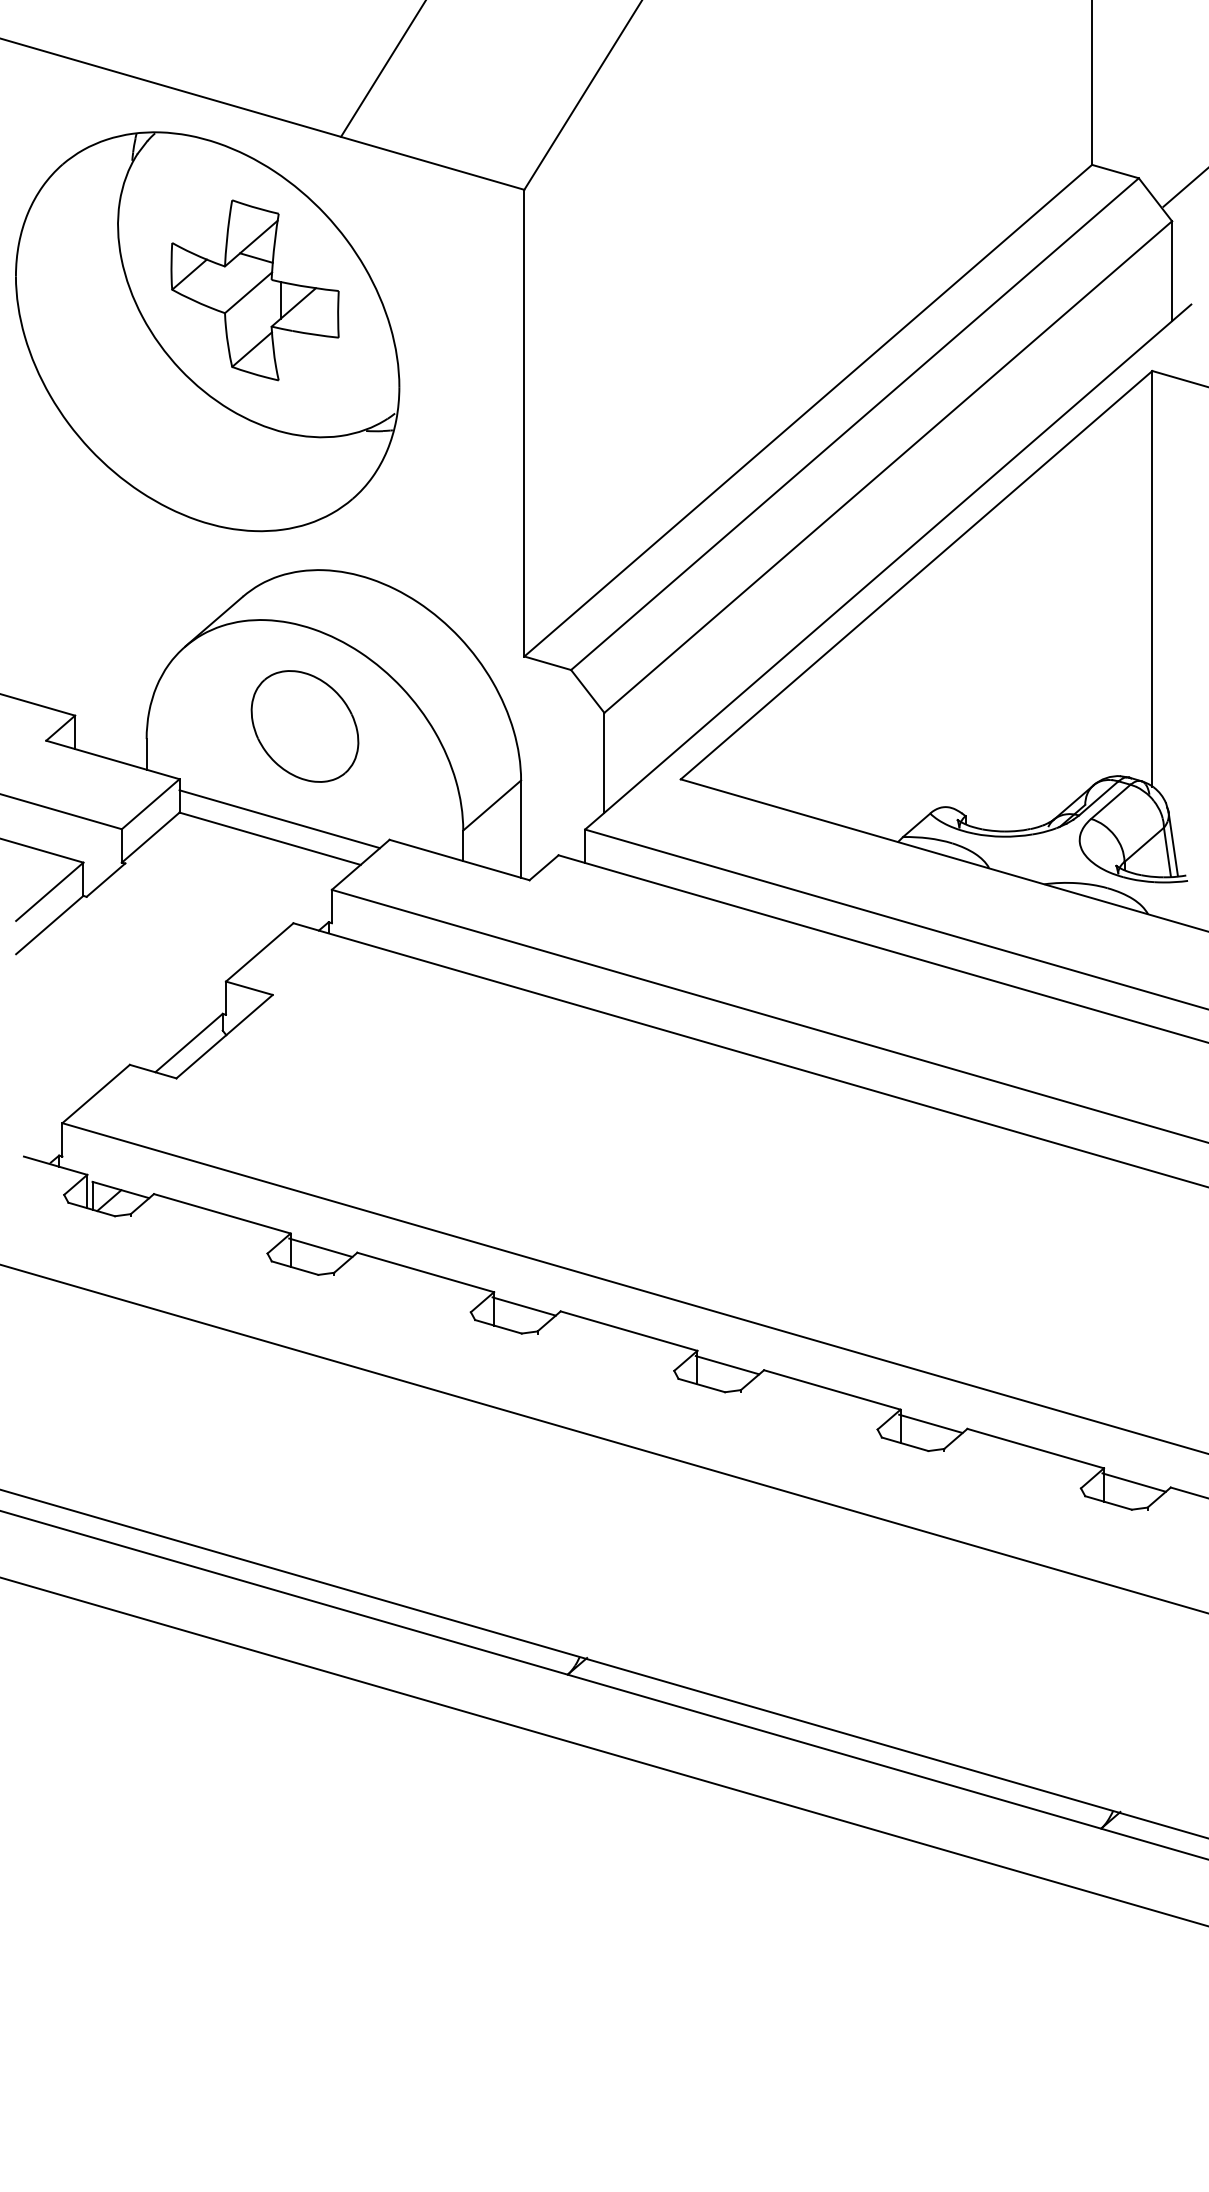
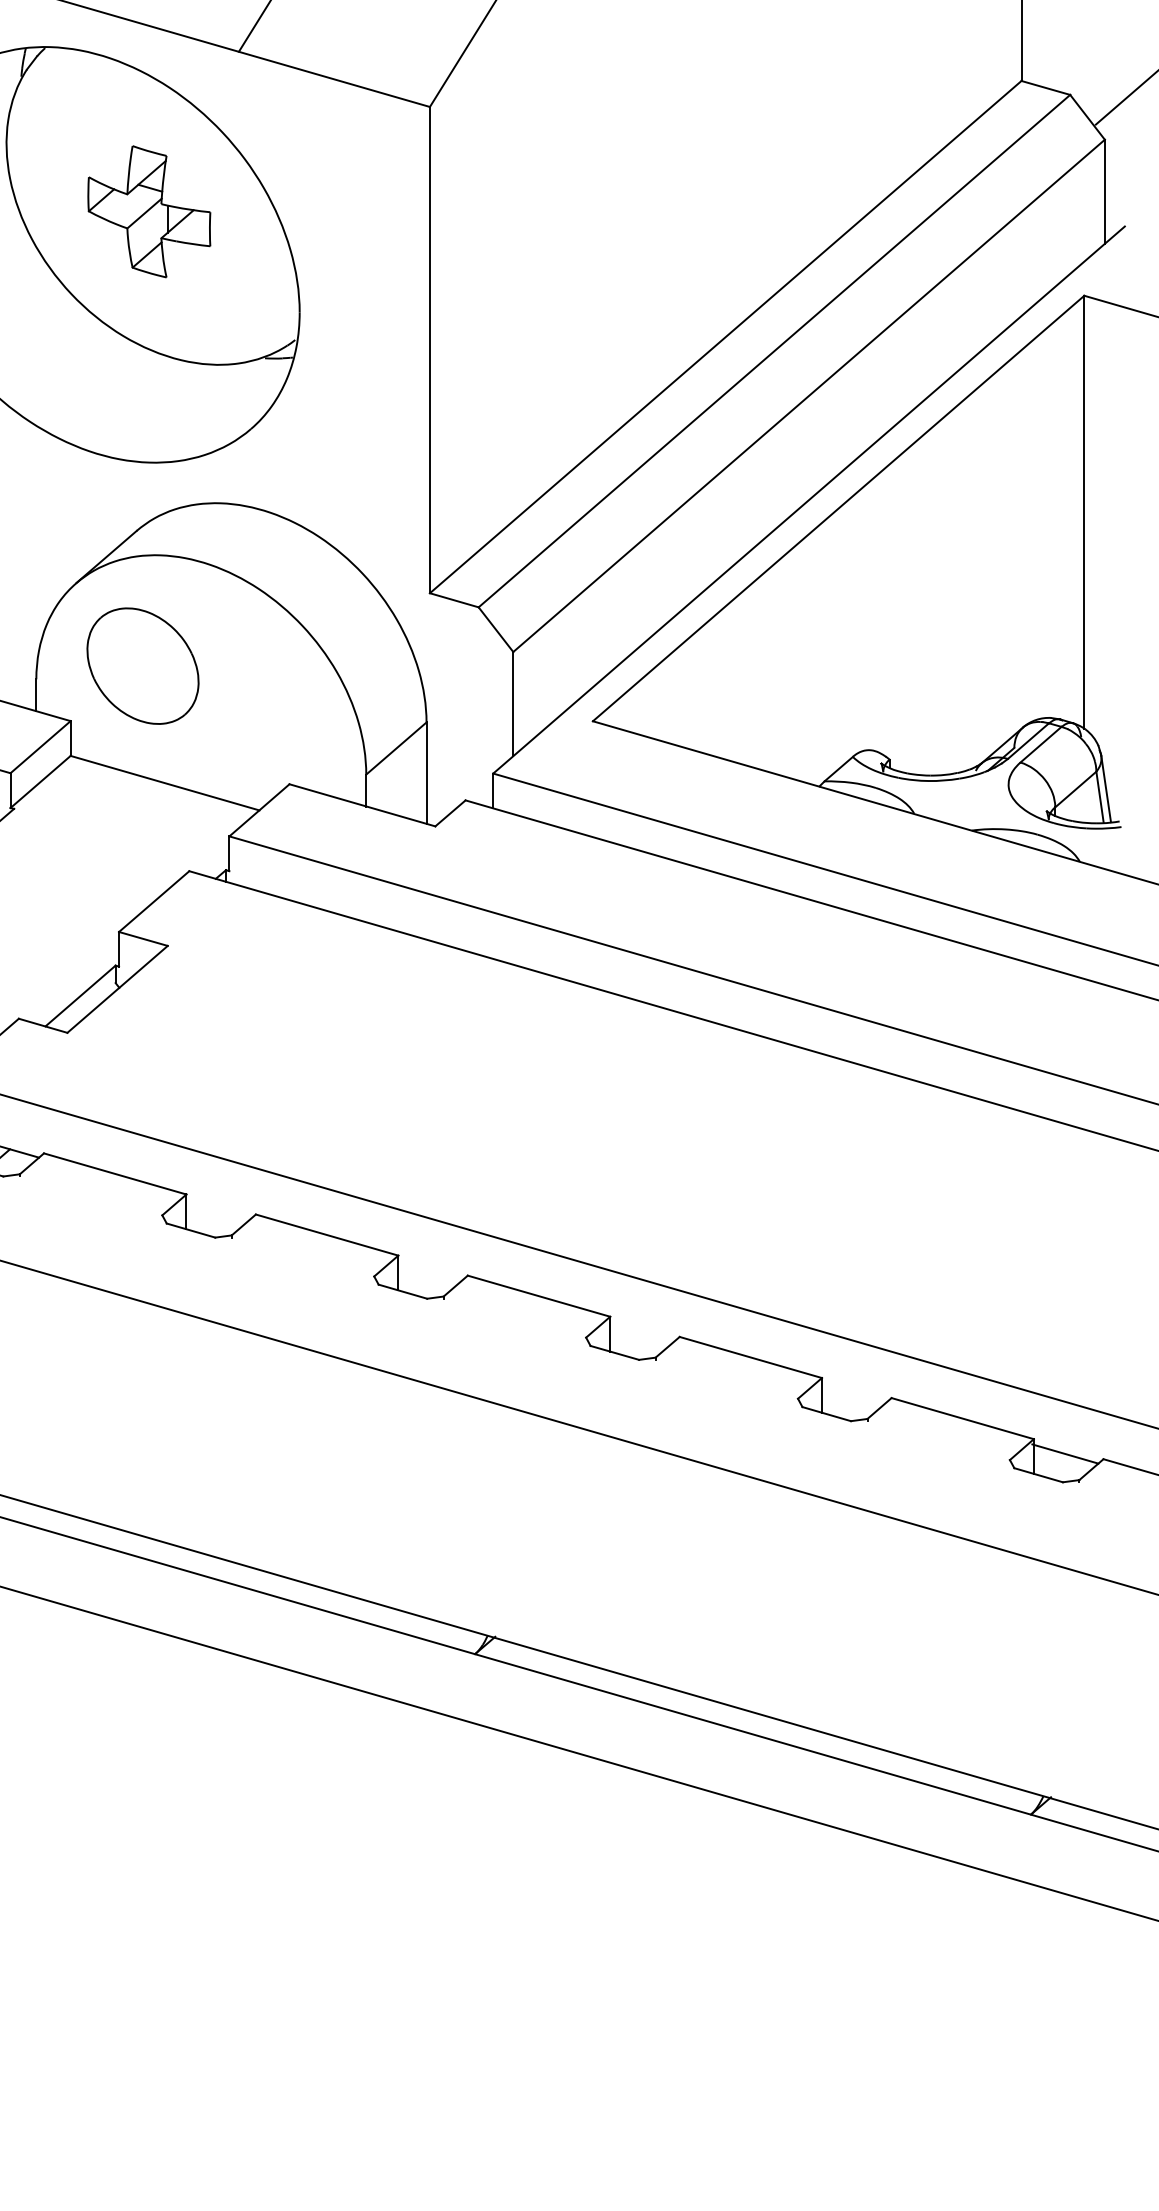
part: (254, 290) -> (148, 211), size x0.7
part: (304, 726) -> (142, 666), moved
line: (279, 819) -> (174, 763), removed
line: (320, 1247) -> (217, 1209), removed
line: (523, 1306) -> (429, 1270), removed
line: (727, 1365) -> (641, 1332), removed
line: (930, 1423) -> (853, 1392), removed

